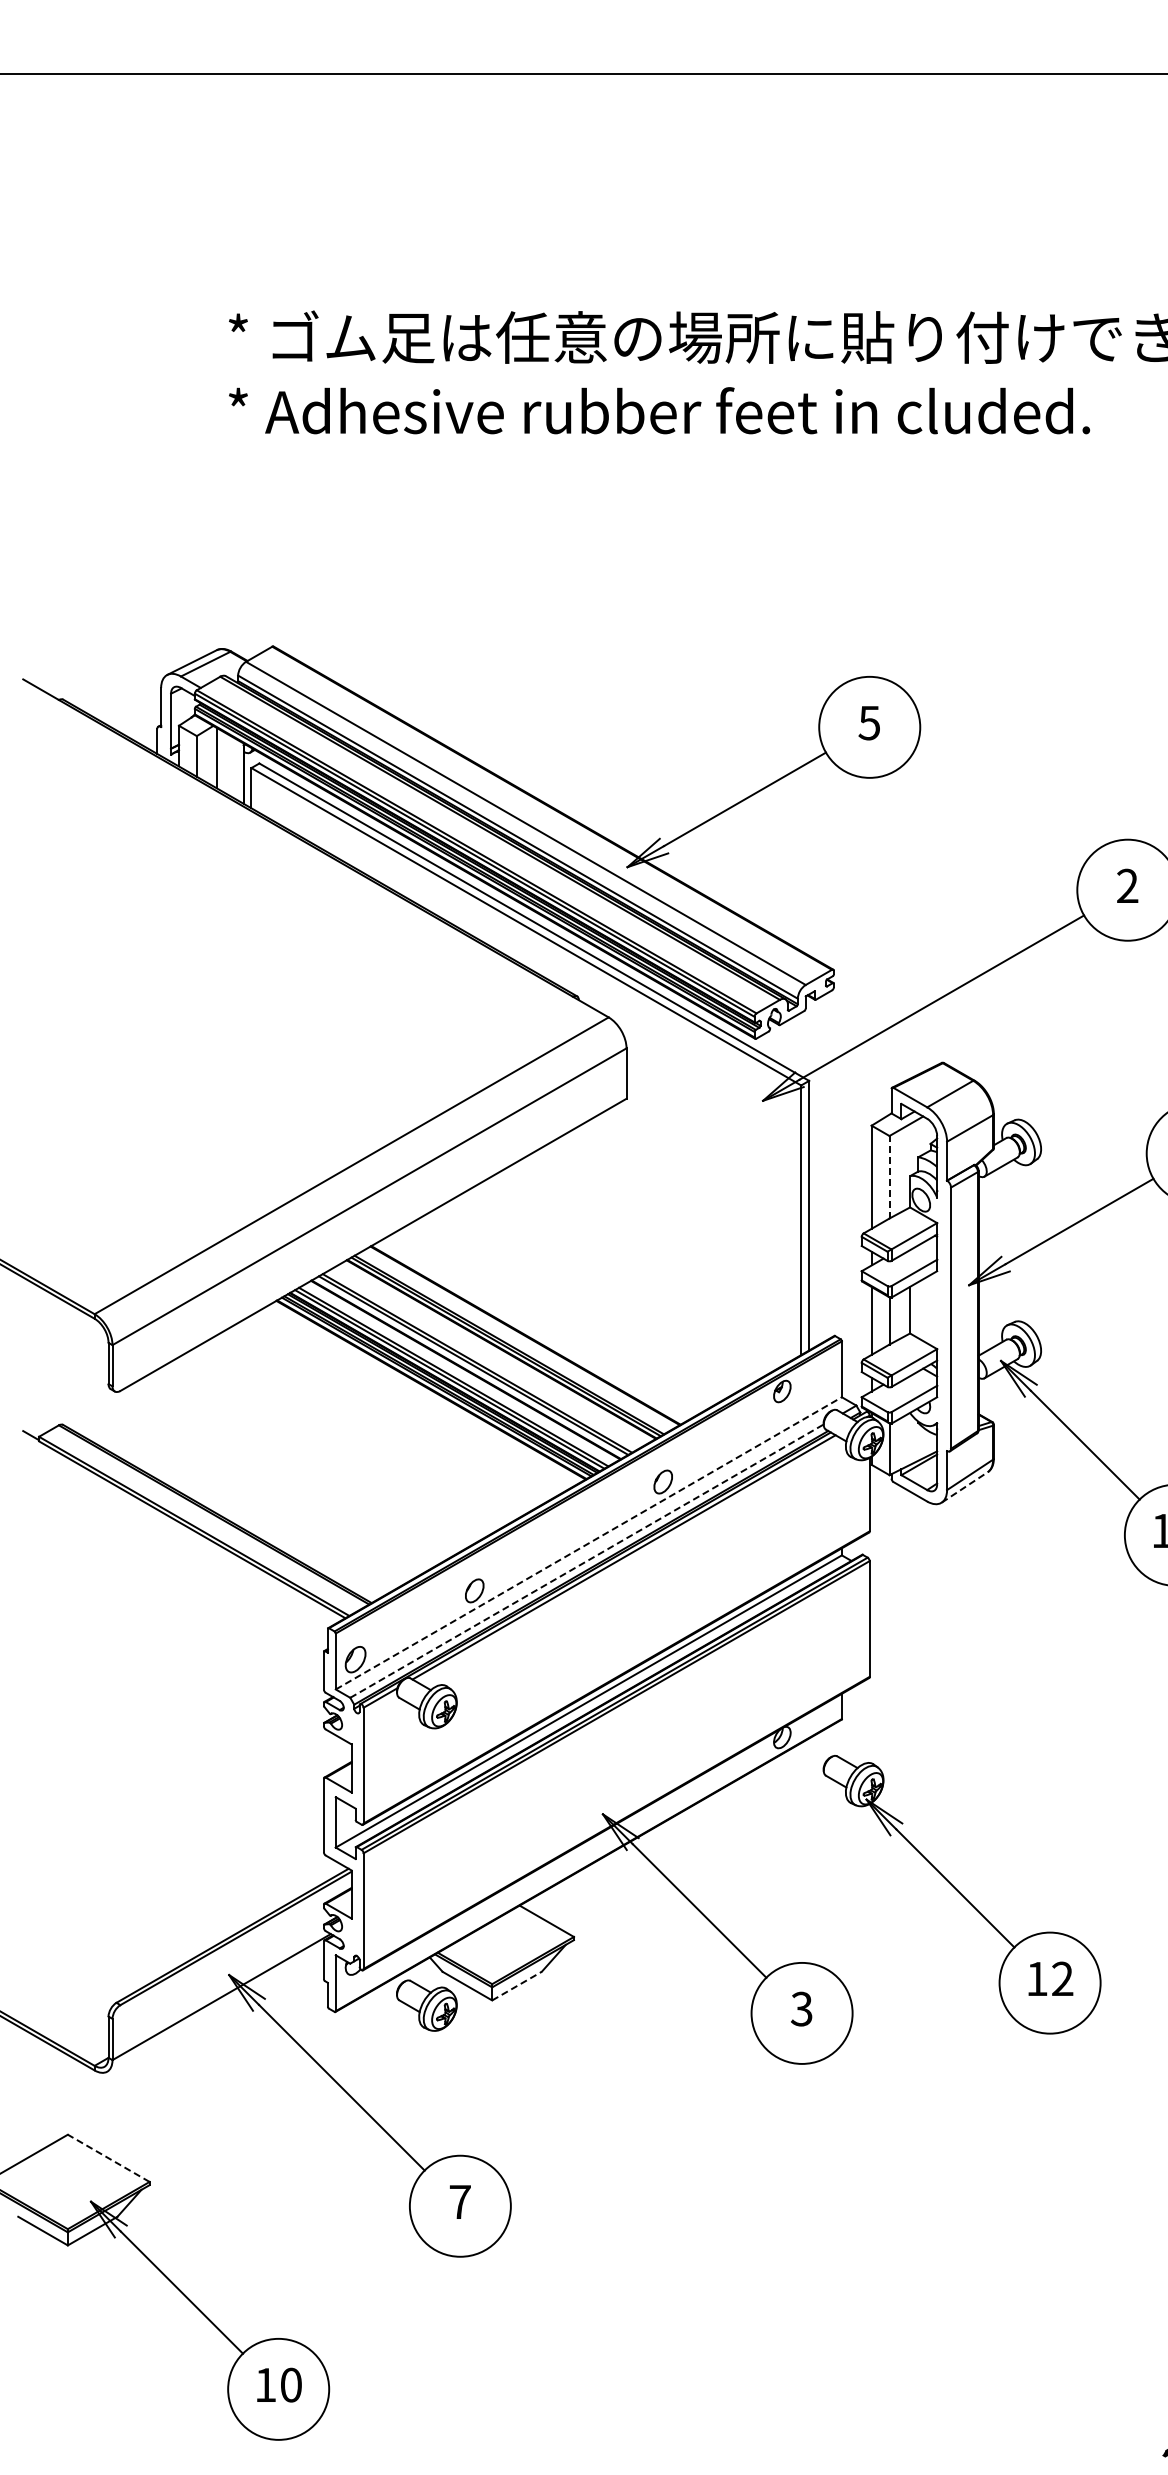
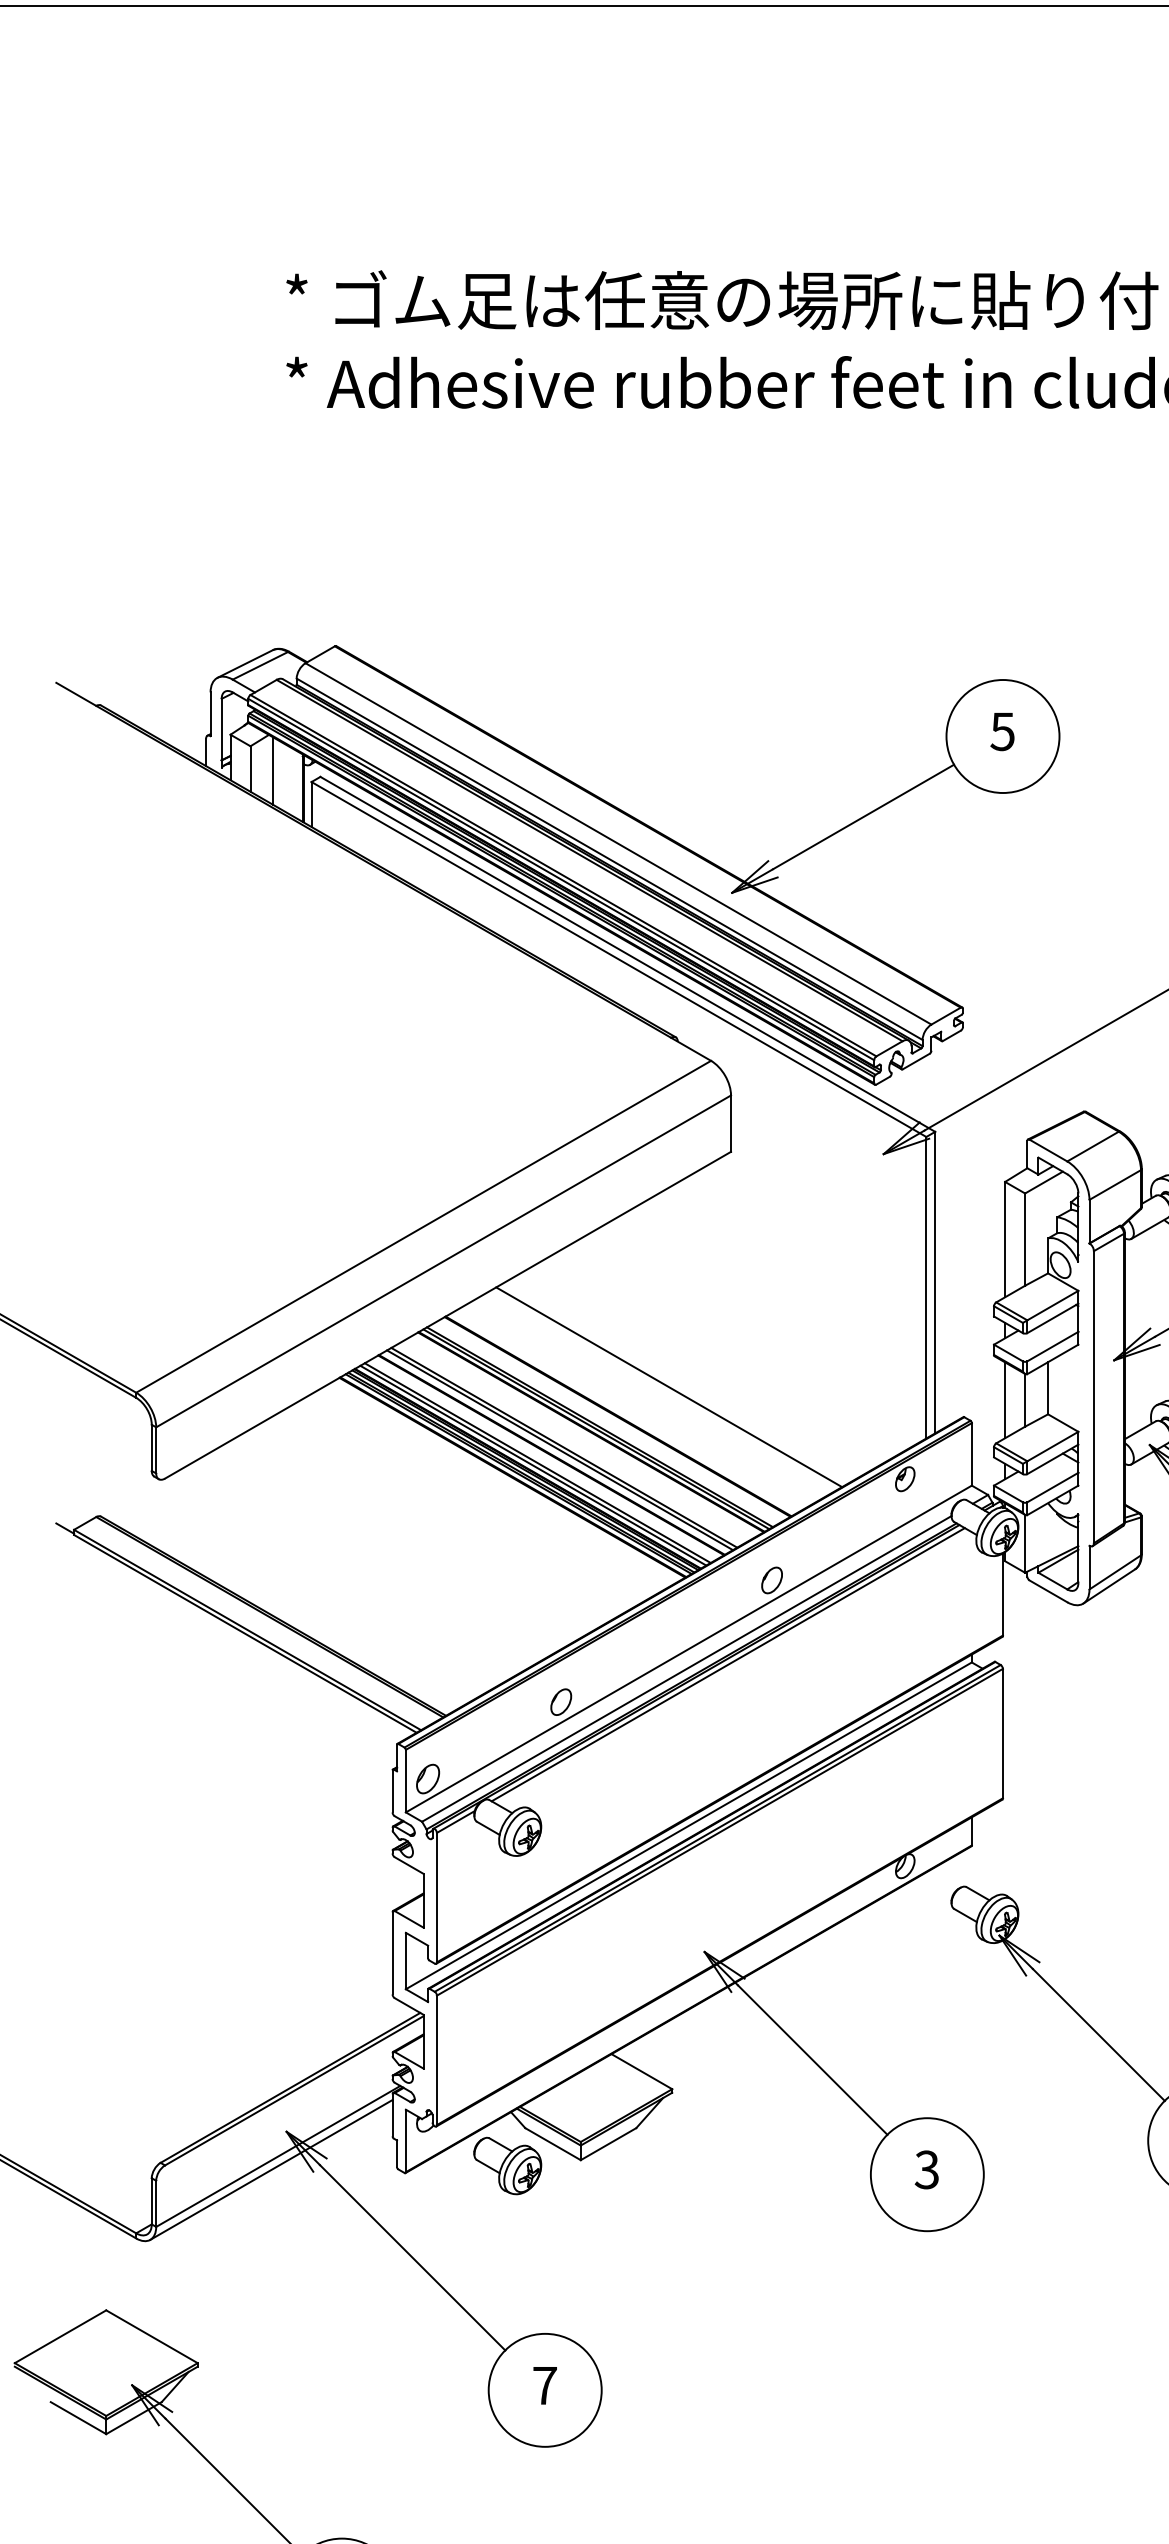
line: (889, 1176) -> (1025, 1238), dashed -> solid
line: (570, 1309) -> (668, 1387), added
line: (964, 1487) -> (1108, 1586), dashed -> solid
line: (589, 1543) -> (689, 1649), dashed -> solid
line: (587, 1560) -> (687, 1668), dashed -> solid
line: (517, 1986) -> (609, 2144), dashed -> solid
line: (215, 2008) -> (271, 2169), added
line: (108, 2158) -> (151, 2336), dashed -> solid

